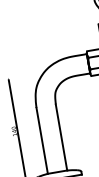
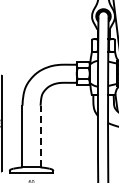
line: (61, 137) -> (40, 136), solid -> dashed

